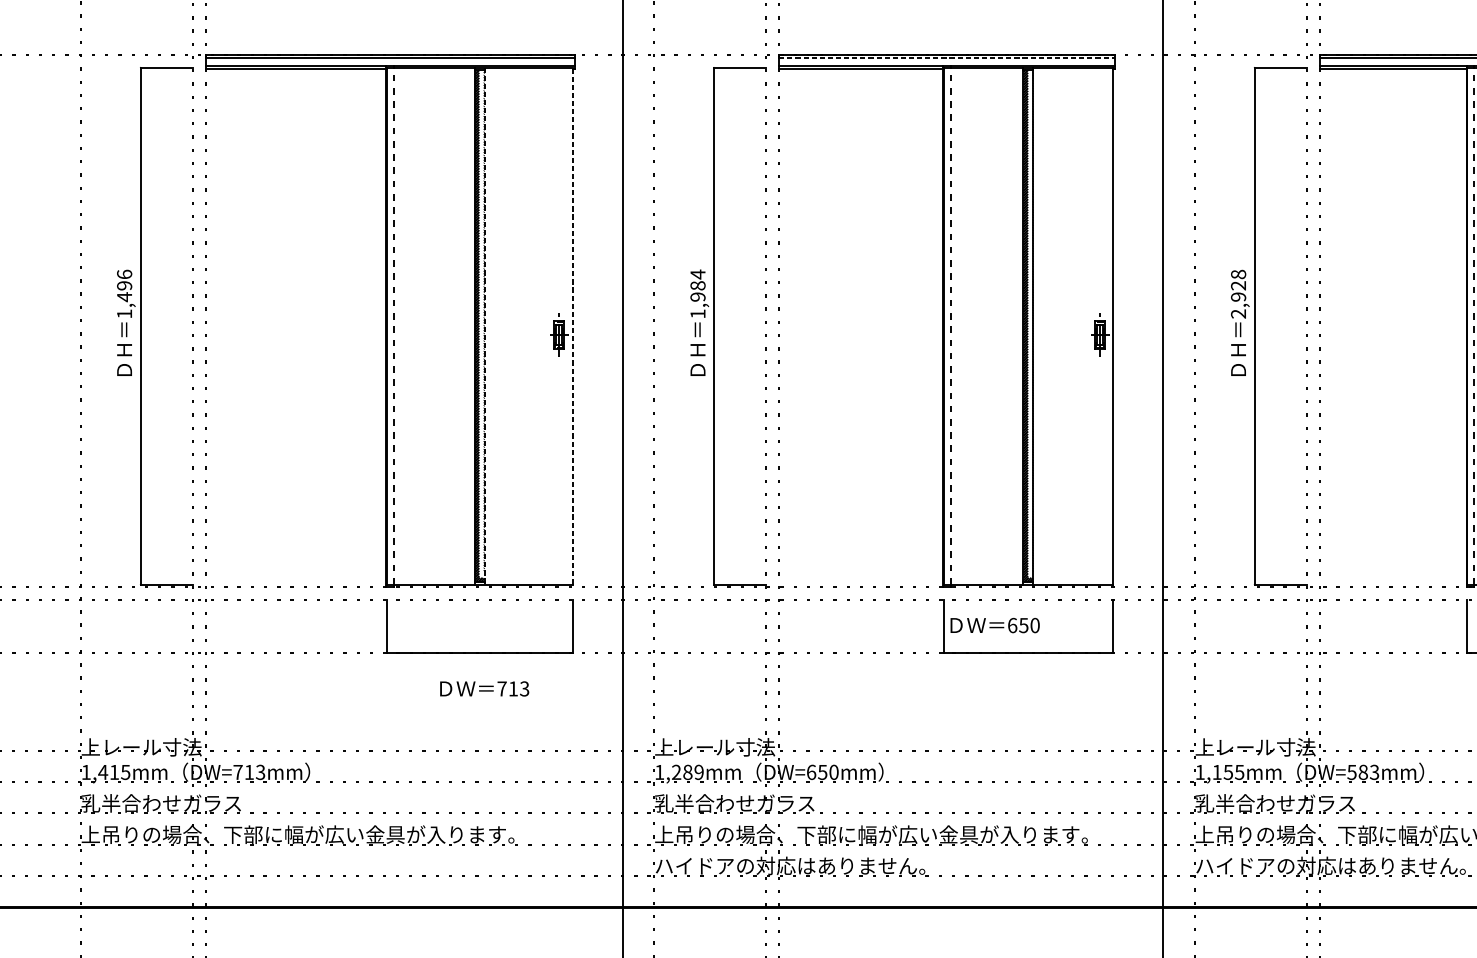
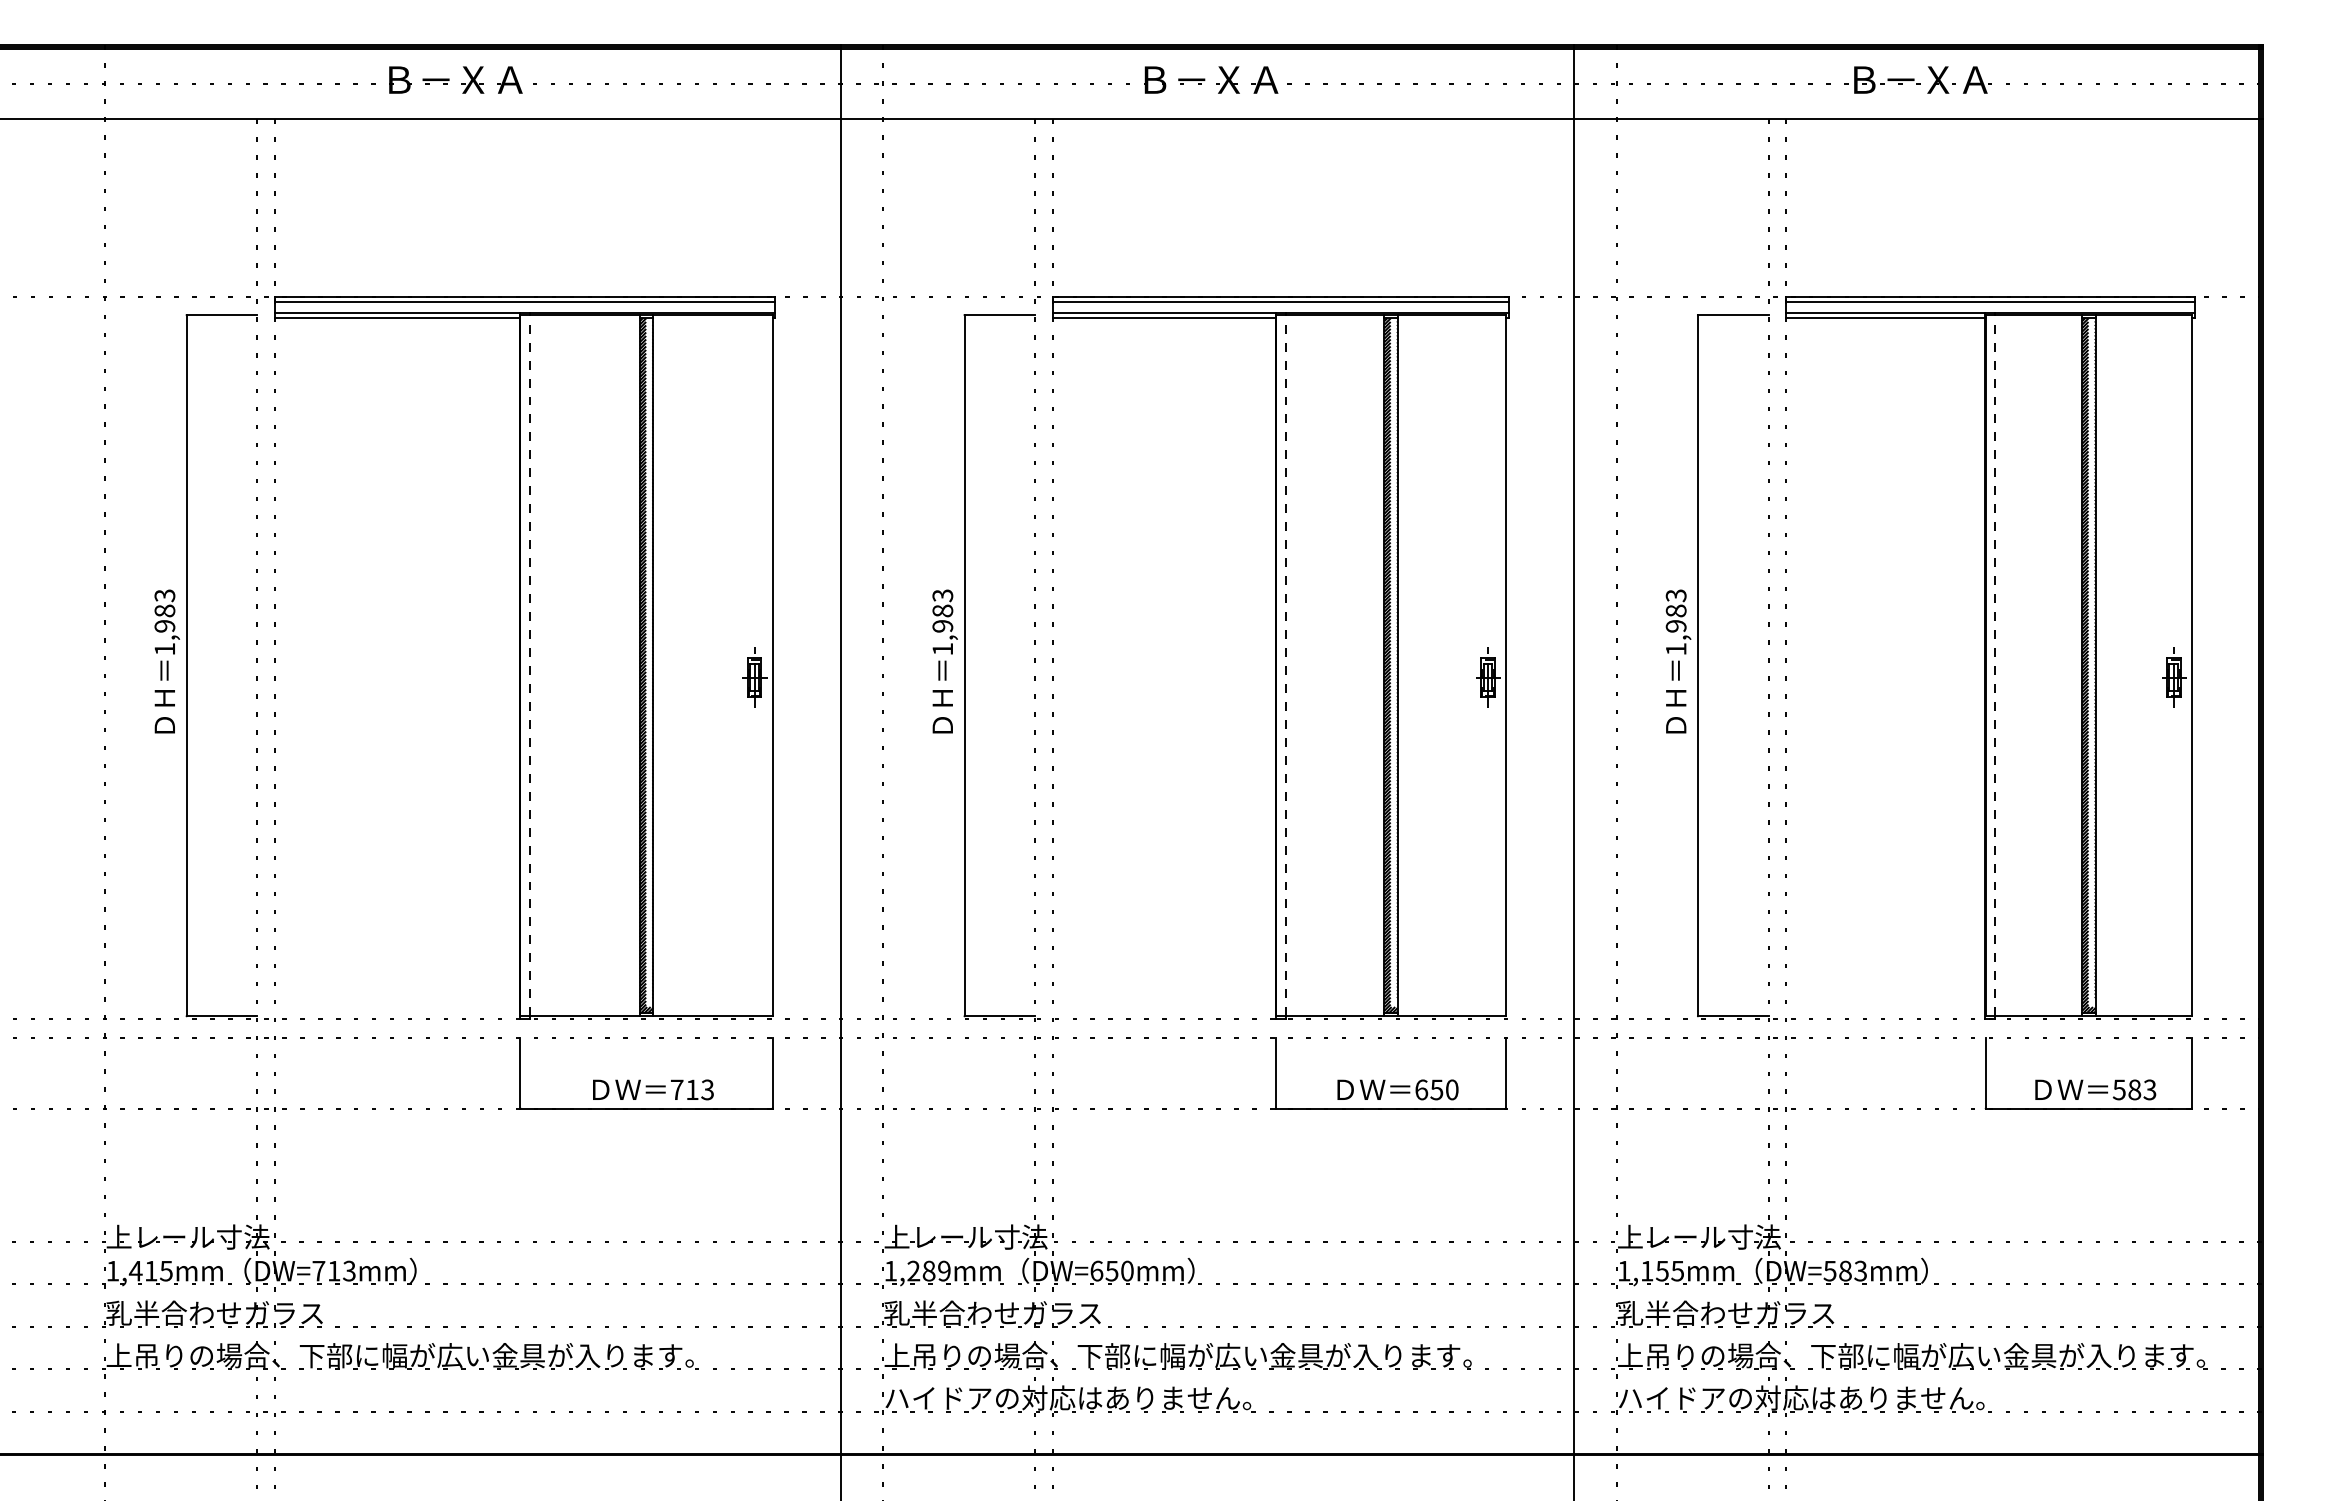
line: (946, 57) -> (1280, 301), dashed -> solid
text: (697, 274) -> (942, 595), 1,984 -> 1,983
text: (124, 286) -> (164, 611), 1,496 -> 1,983
text: (1238, 294) -> (1675, 622), 2,928 -> 1,983
line: (484, 325) -> (653, 665), dashed -> solid
line: (572, 325) -> (772, 665), dashed -> solid
text: (994, 625) -> (1397, 1089), moved
text: (484, 688) -> (653, 1089), moved

